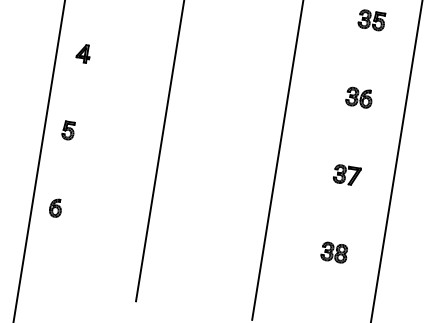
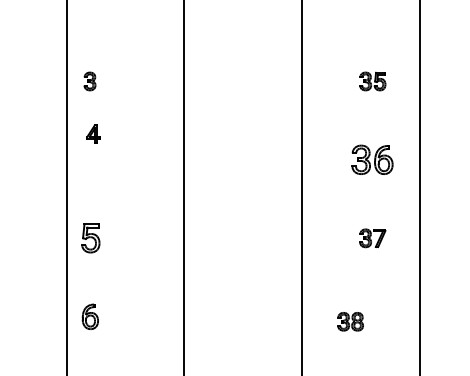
part: (83, 53) -> (93, 133), moved
part: (359, 97) -> (372, 159), size x1.6
part: (68, 130) -> (90, 238), size x1.6
part: (55, 207) -> (90, 316), size x1.4
part: (334, 252) -> (350, 321), moved

